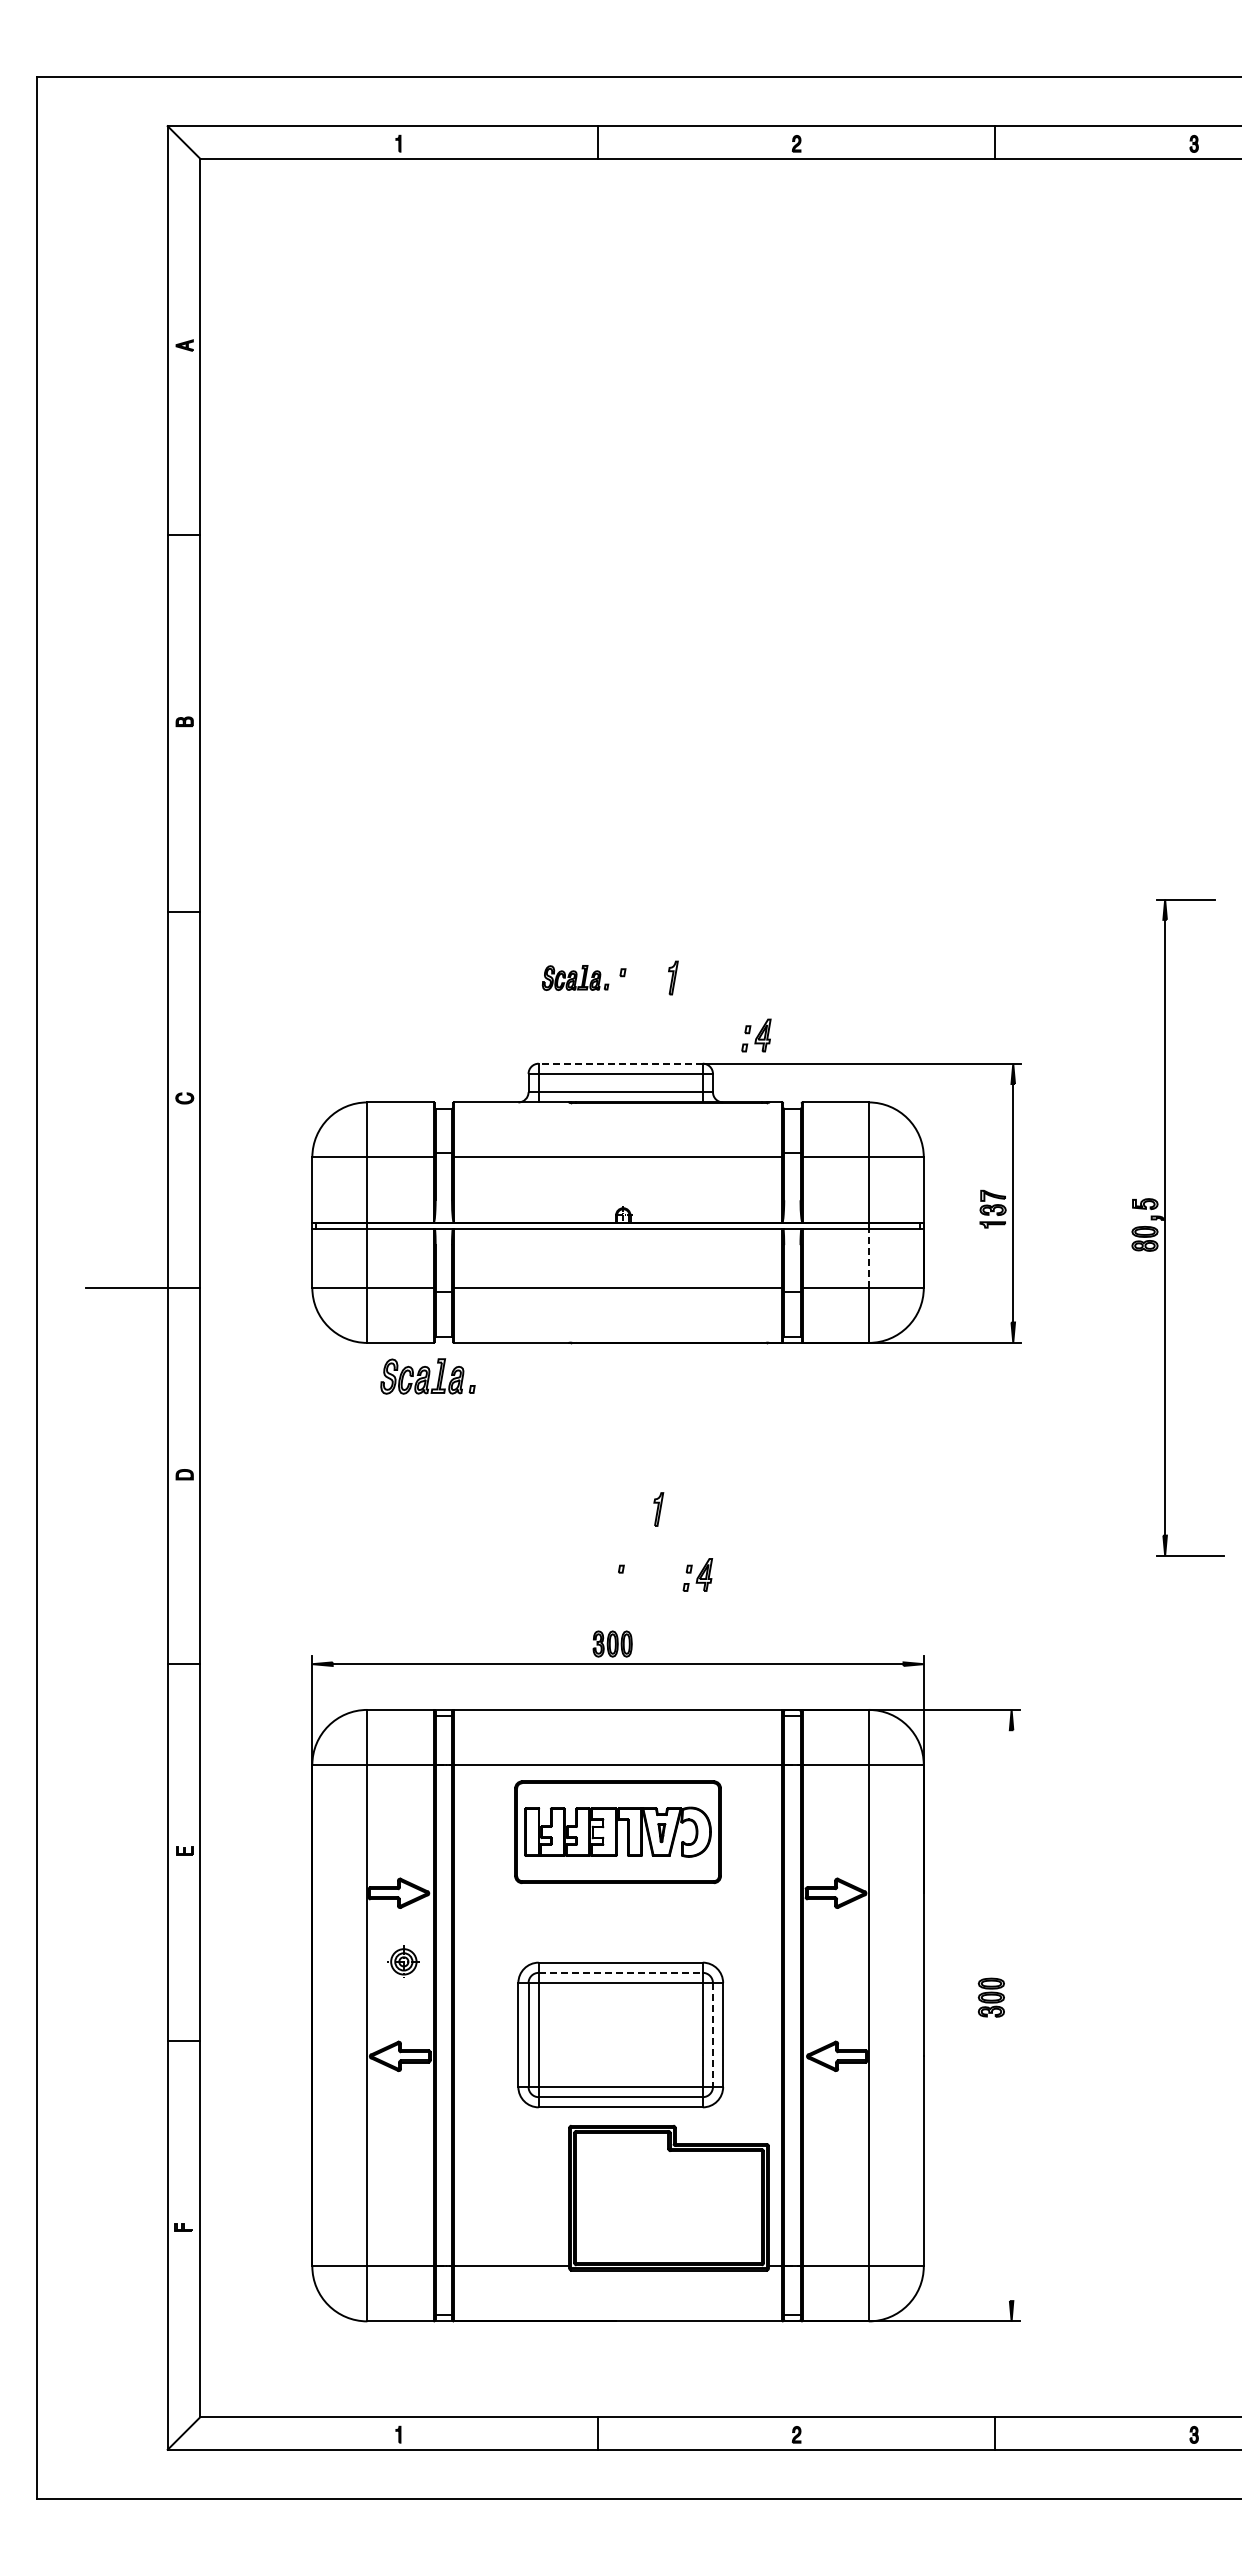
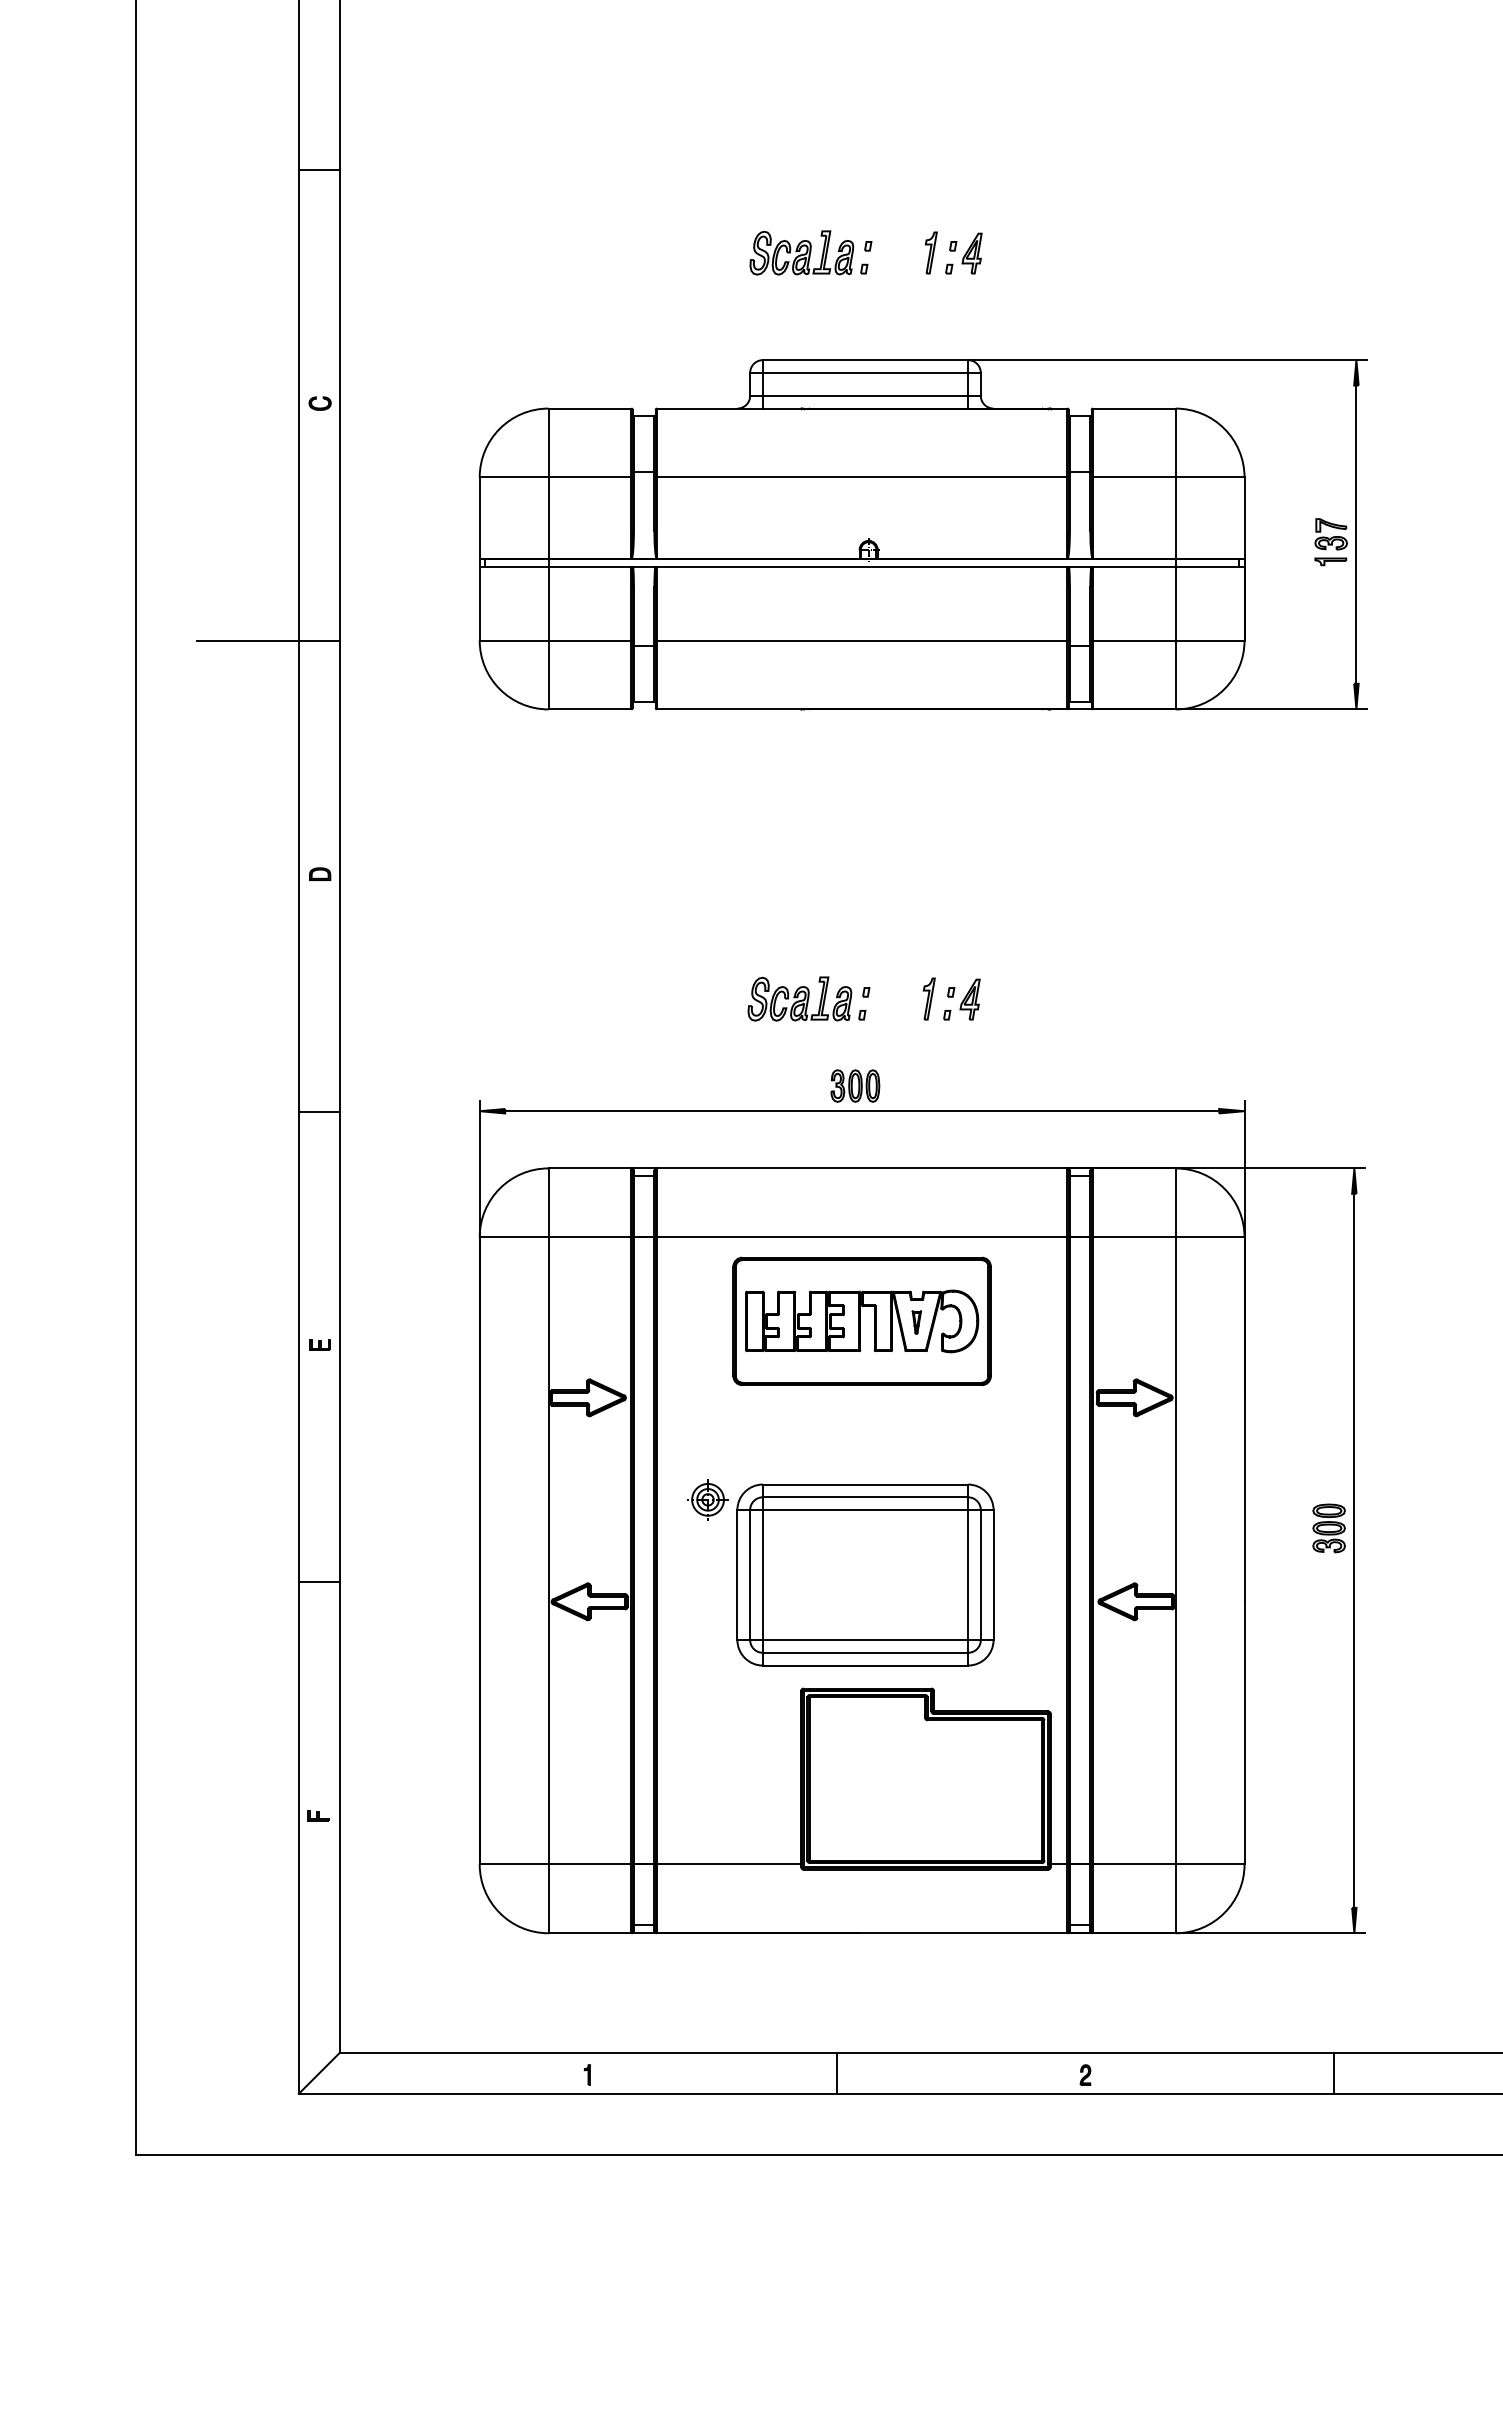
part: (575, 977) -> (808, 252), size x1.43
part: (756, 1035) -> (963, 253), moved
line: (620, 1063) -> (865, 359), dashed -> solid
line: (868, 1258) -> (1175, 603), dashed -> solid
part: (427, 1376) -> (806, 999), moved
part: (658, 1509) -> (928, 999), moved
part: (403, 1961) -> (707, 1499), moved
line: (621, 1972) -> (866, 1496), dashed -> solid
line: (1011, 2015) -> (1354, 1550), added
line: (712, 2035) -> (980, 1575), dashed -> solid

